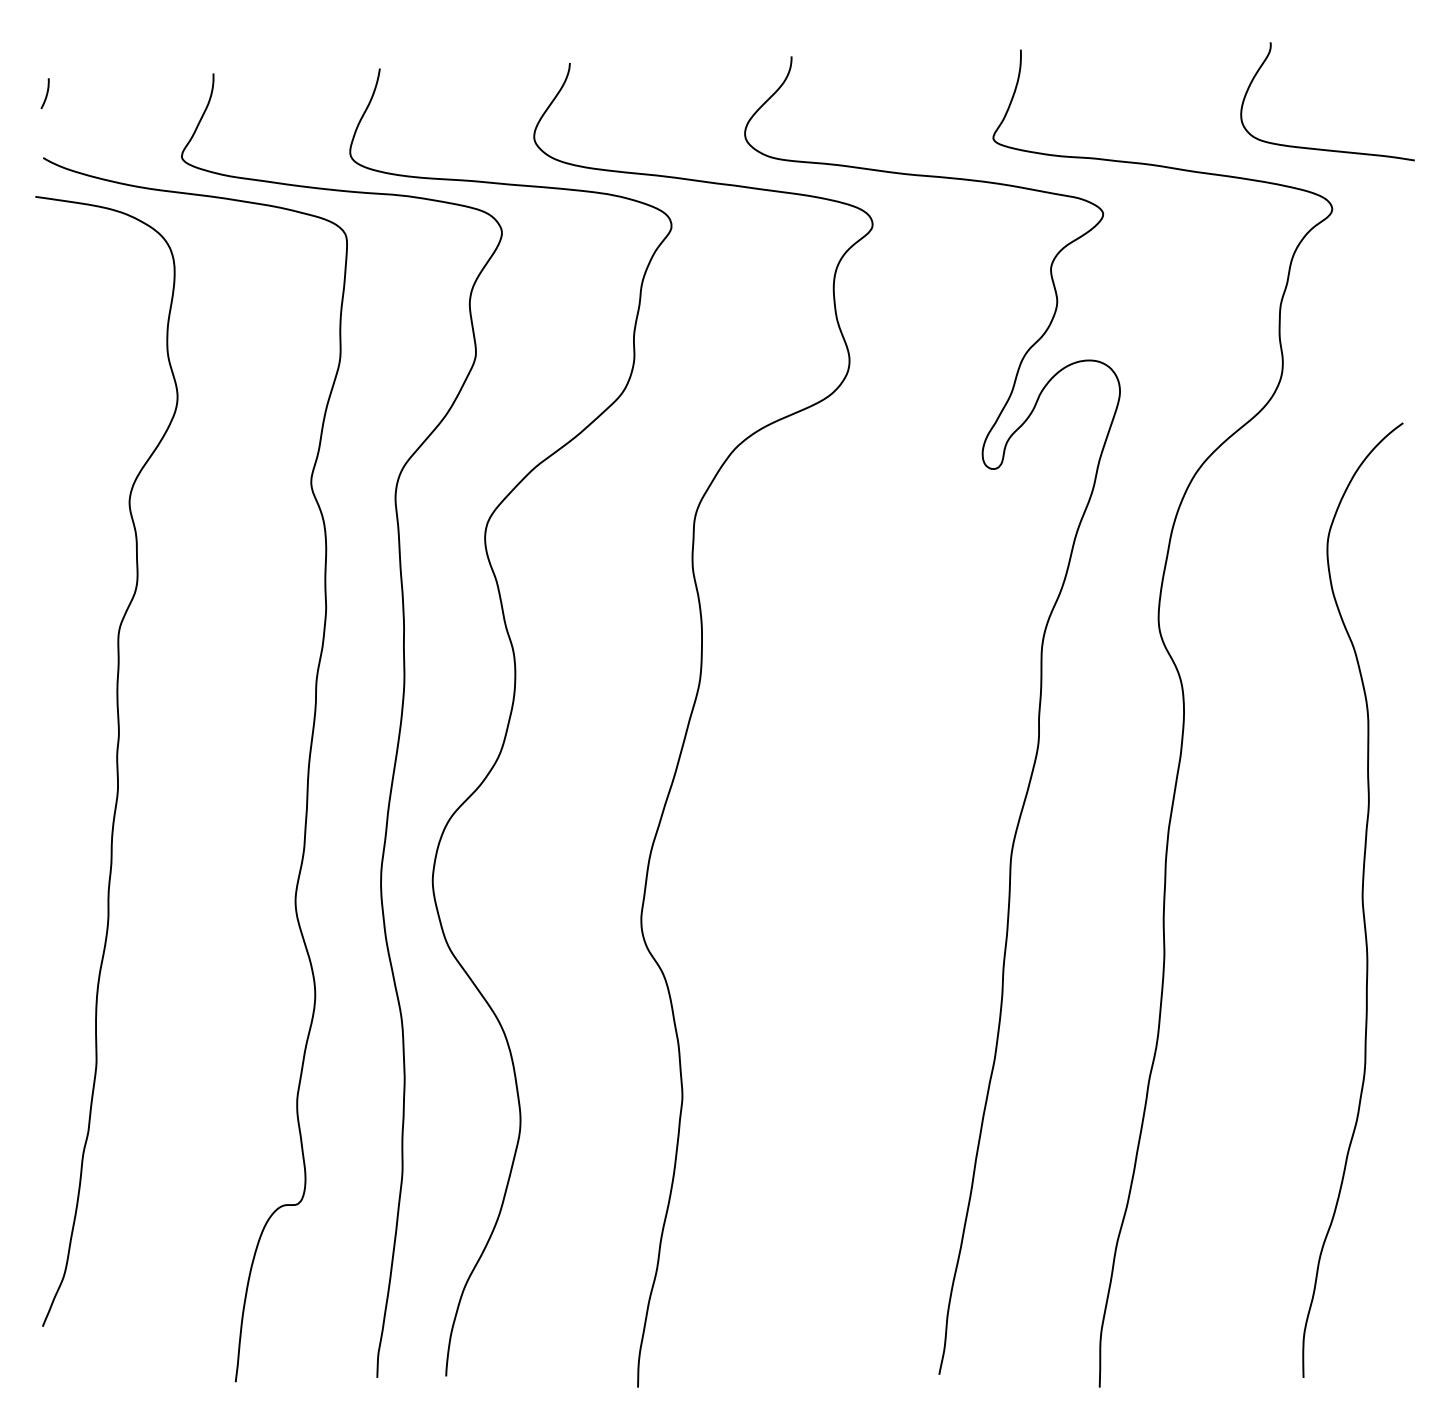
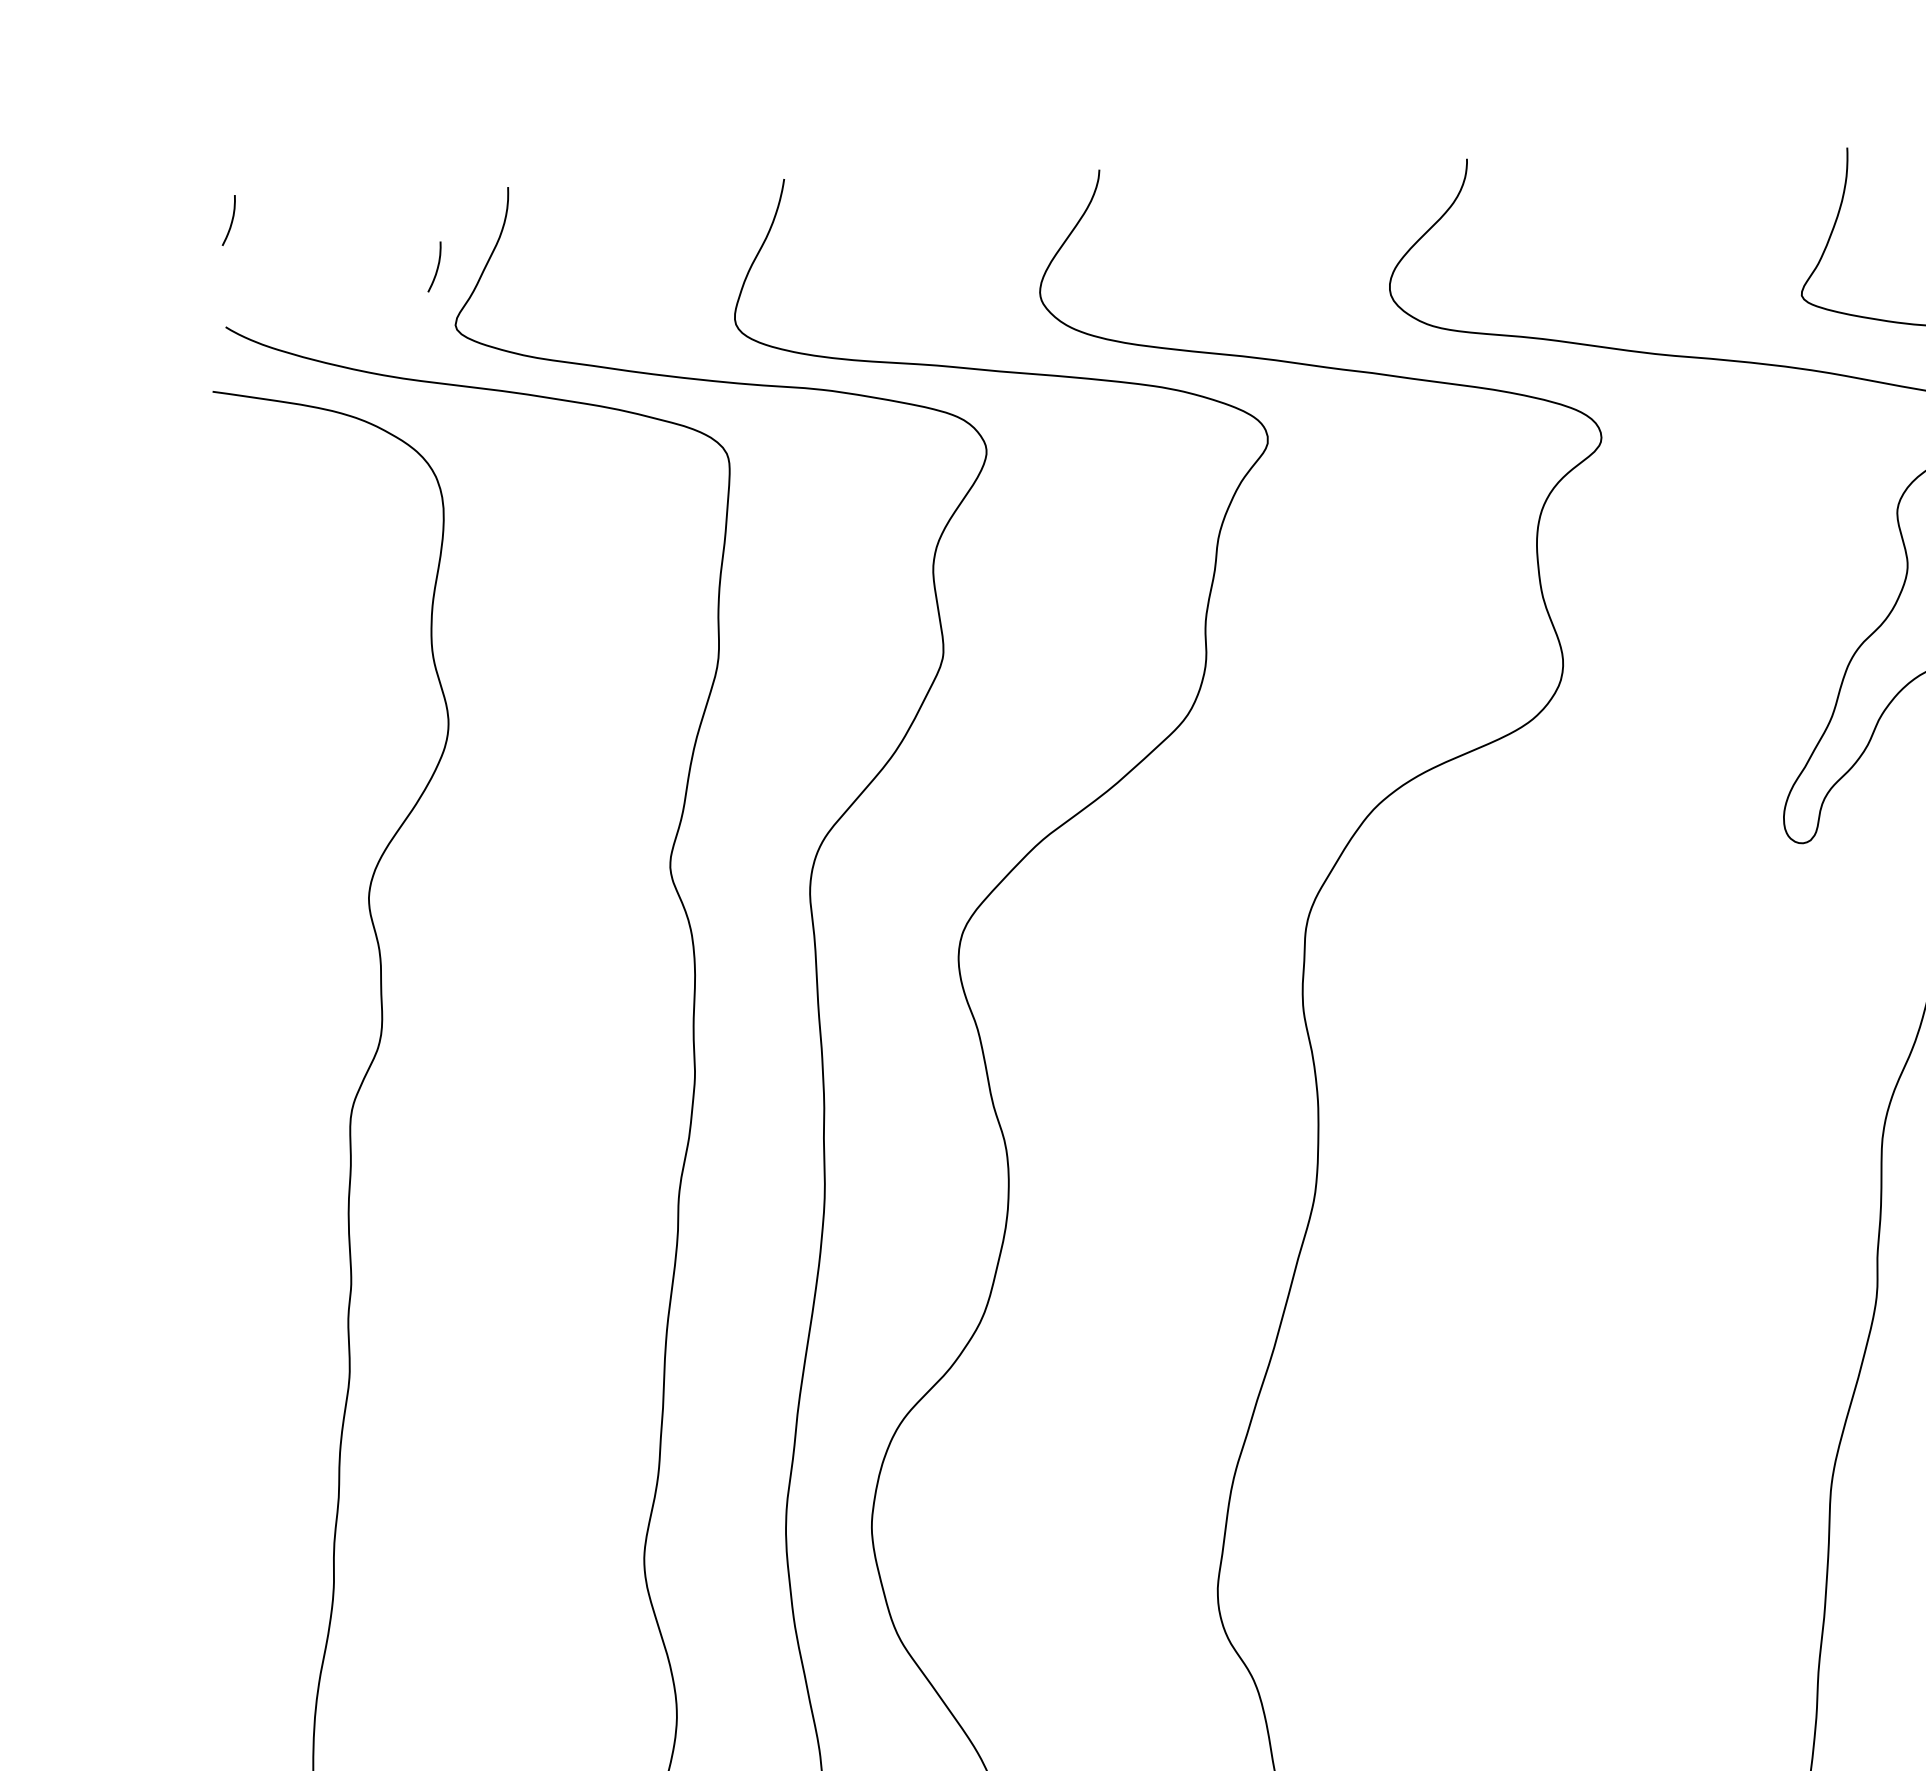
curve: (170, 121) -> (436, 266), added

